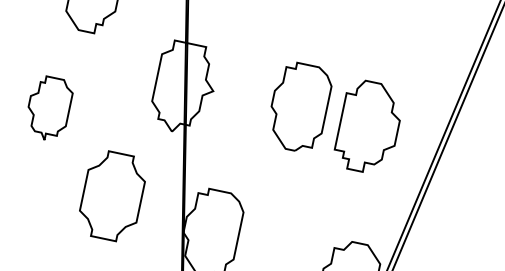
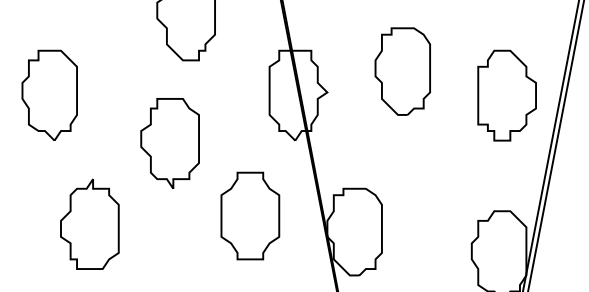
part: (298, 107) -> (402, 71), moved
part: (48, 108) -> (169, 143), size x1.43
part: (368, 127) -> (506, 95), moved

